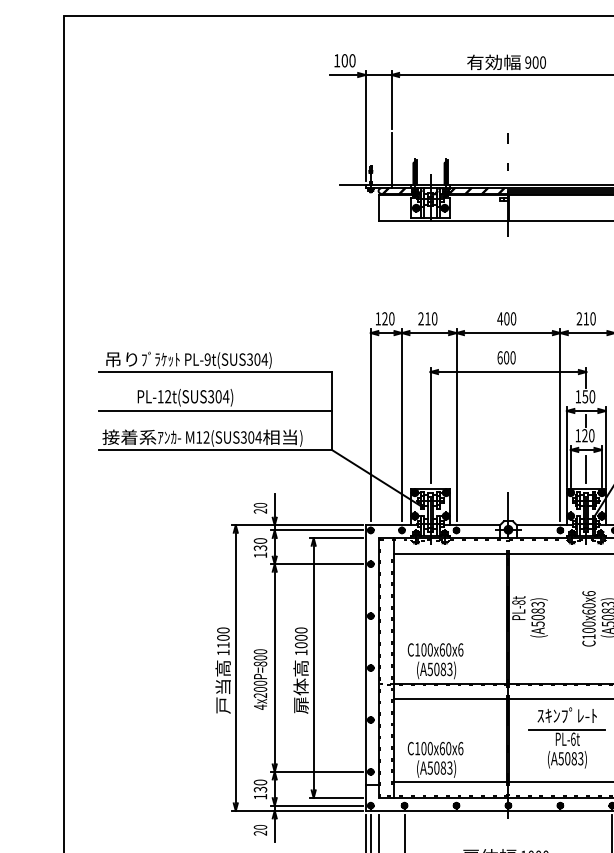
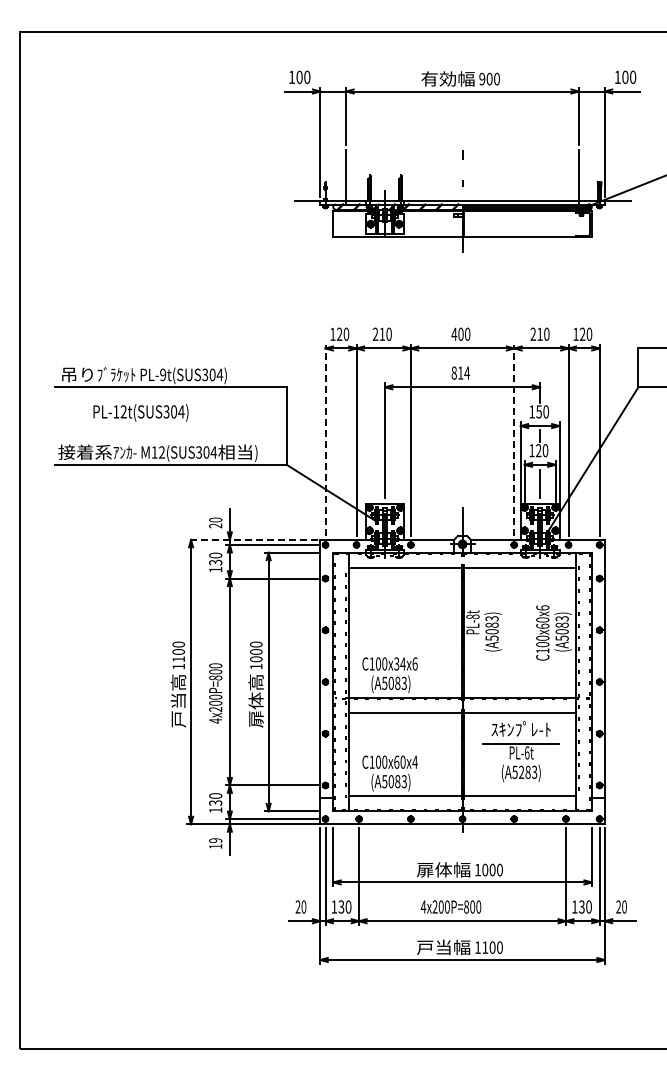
text: (506, 357) -> (460, 372), 600 -> 814
line: (215, 411) -> (170, 426), removed
line: (370, 425) -> (325, 440), solid -> dashed
line: (560, 425) -> (514, 440), solid -> dashed
line: (296, 524) -> (251, 539), solid -> dashed
text: (445, 649) -> (399, 663), C100x60x6 -> C100x34x6
text: (460, 747) -> (414, 761), C100x60x6 -> C100x60x4
text: (567, 757) -> (521, 771), (A5083) -> (A5283)
text: (260, 830) -> (215, 843), 20 -> 19

